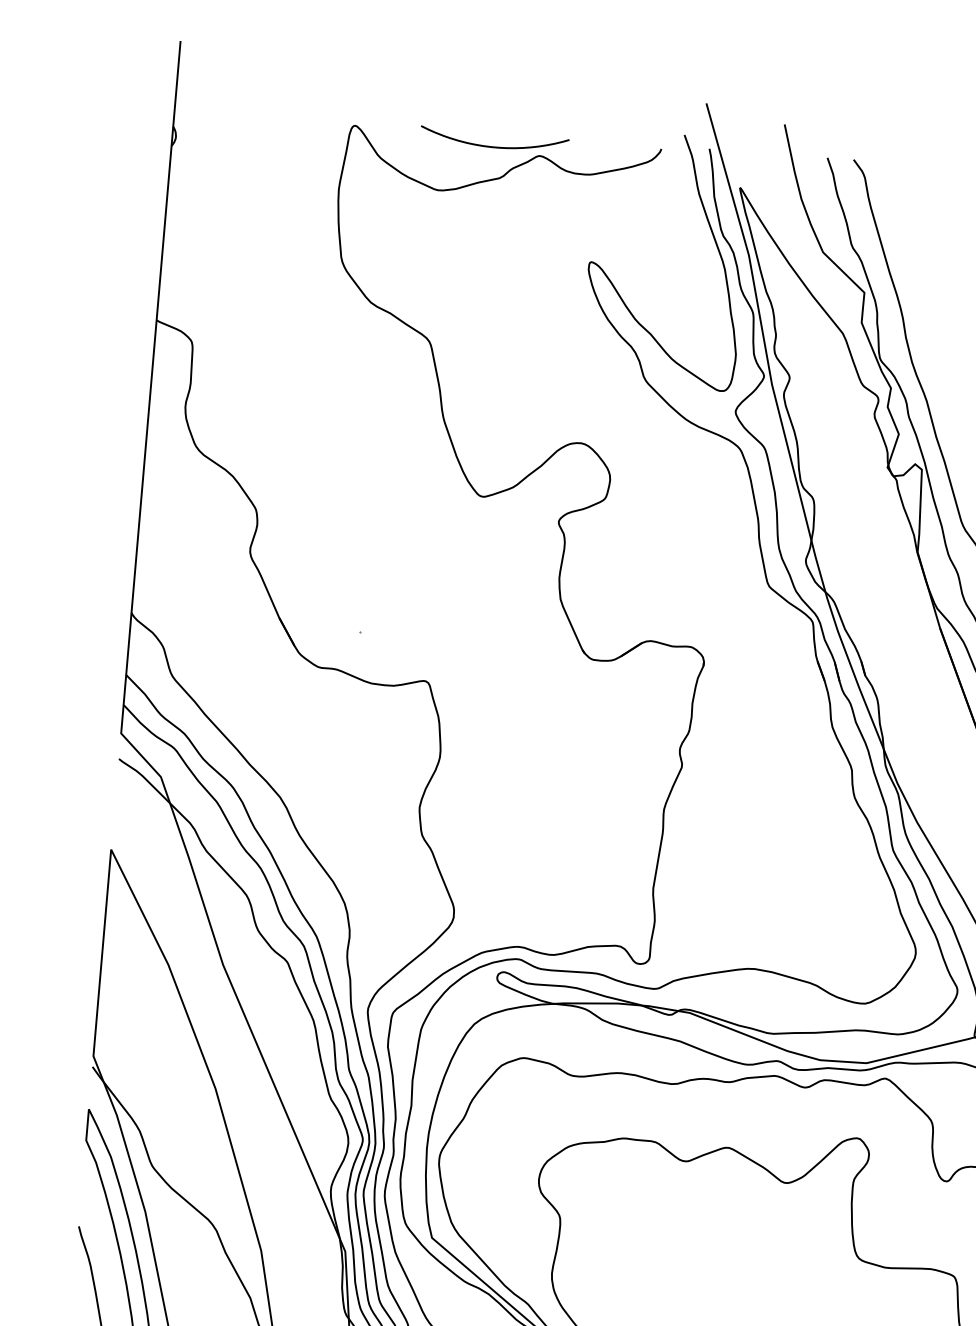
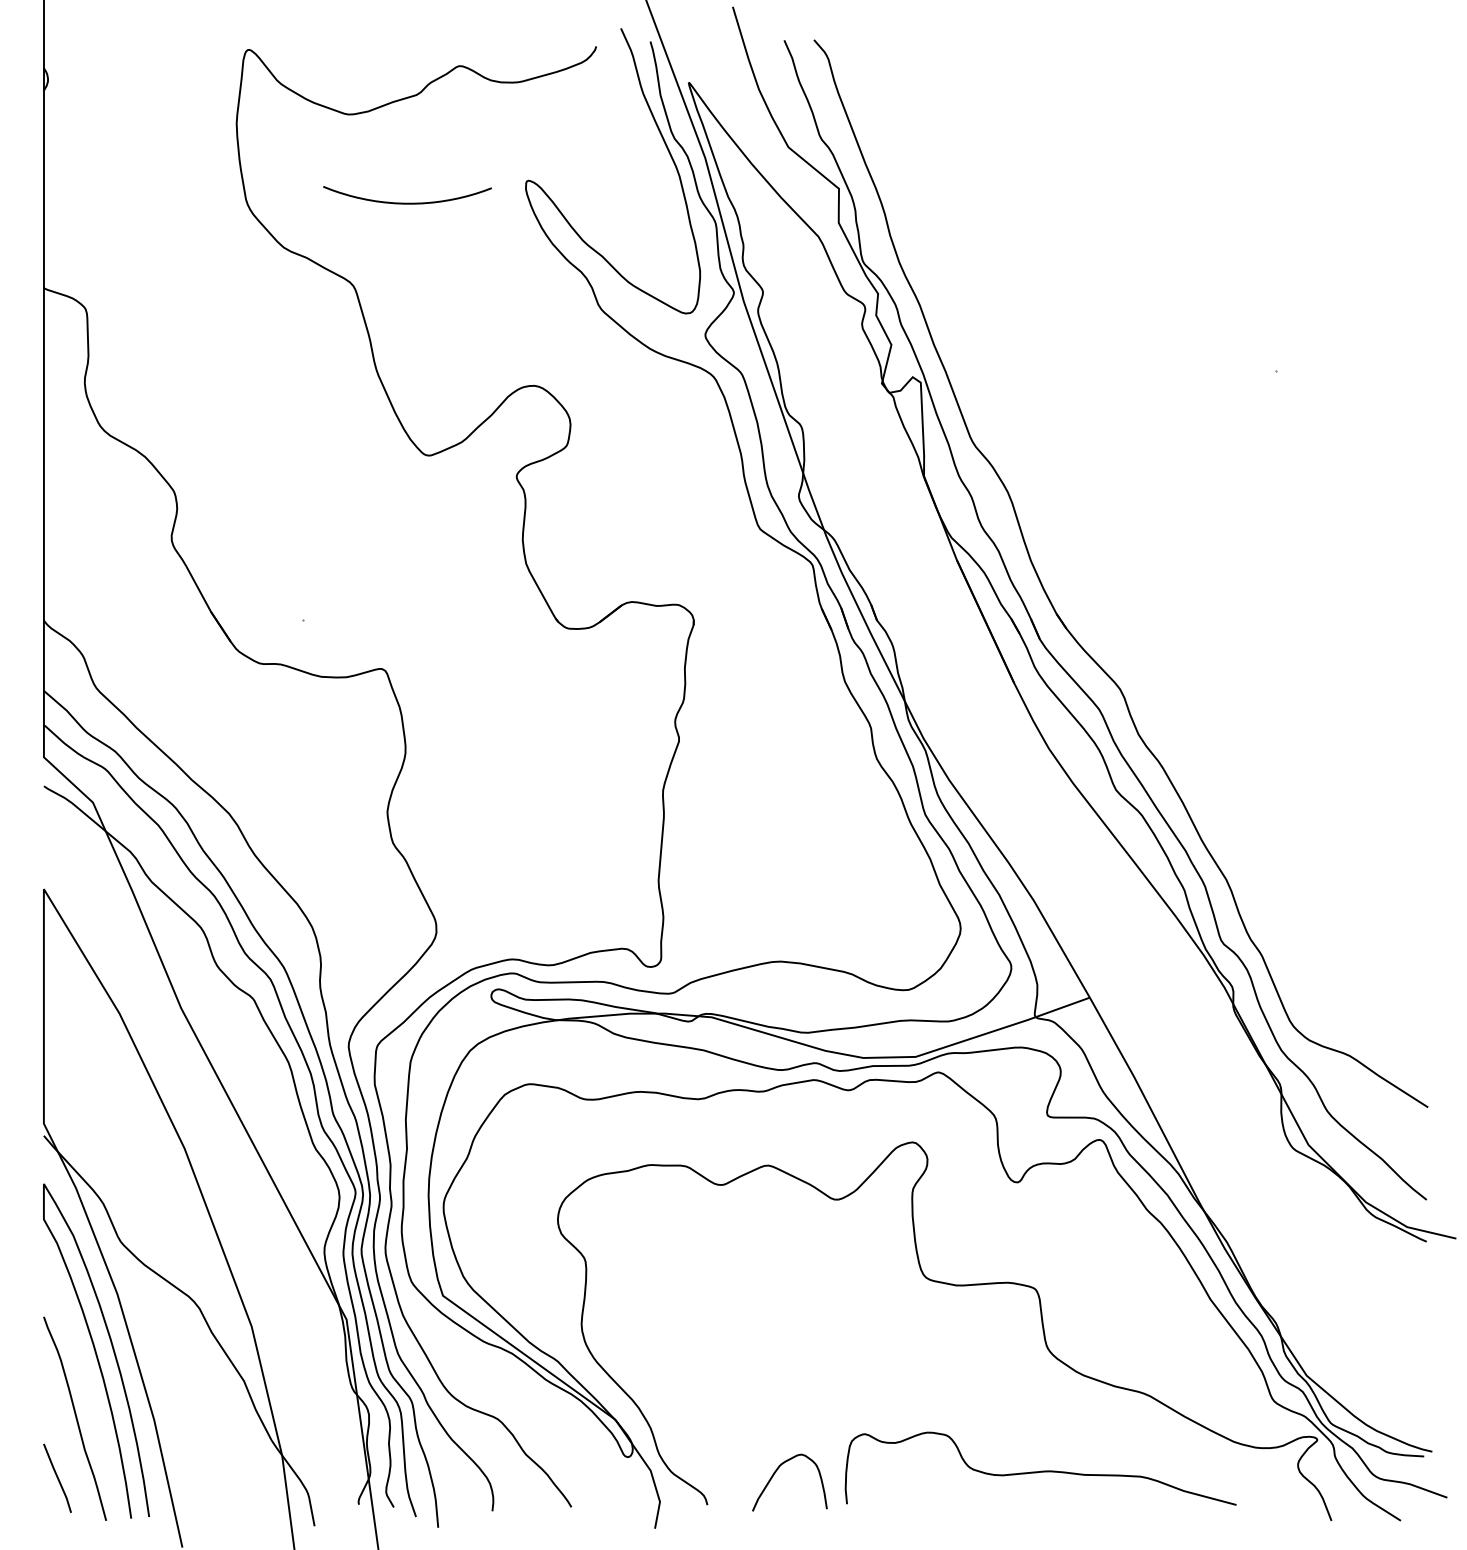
curve: (494, 146) -> (407, 202), moved

